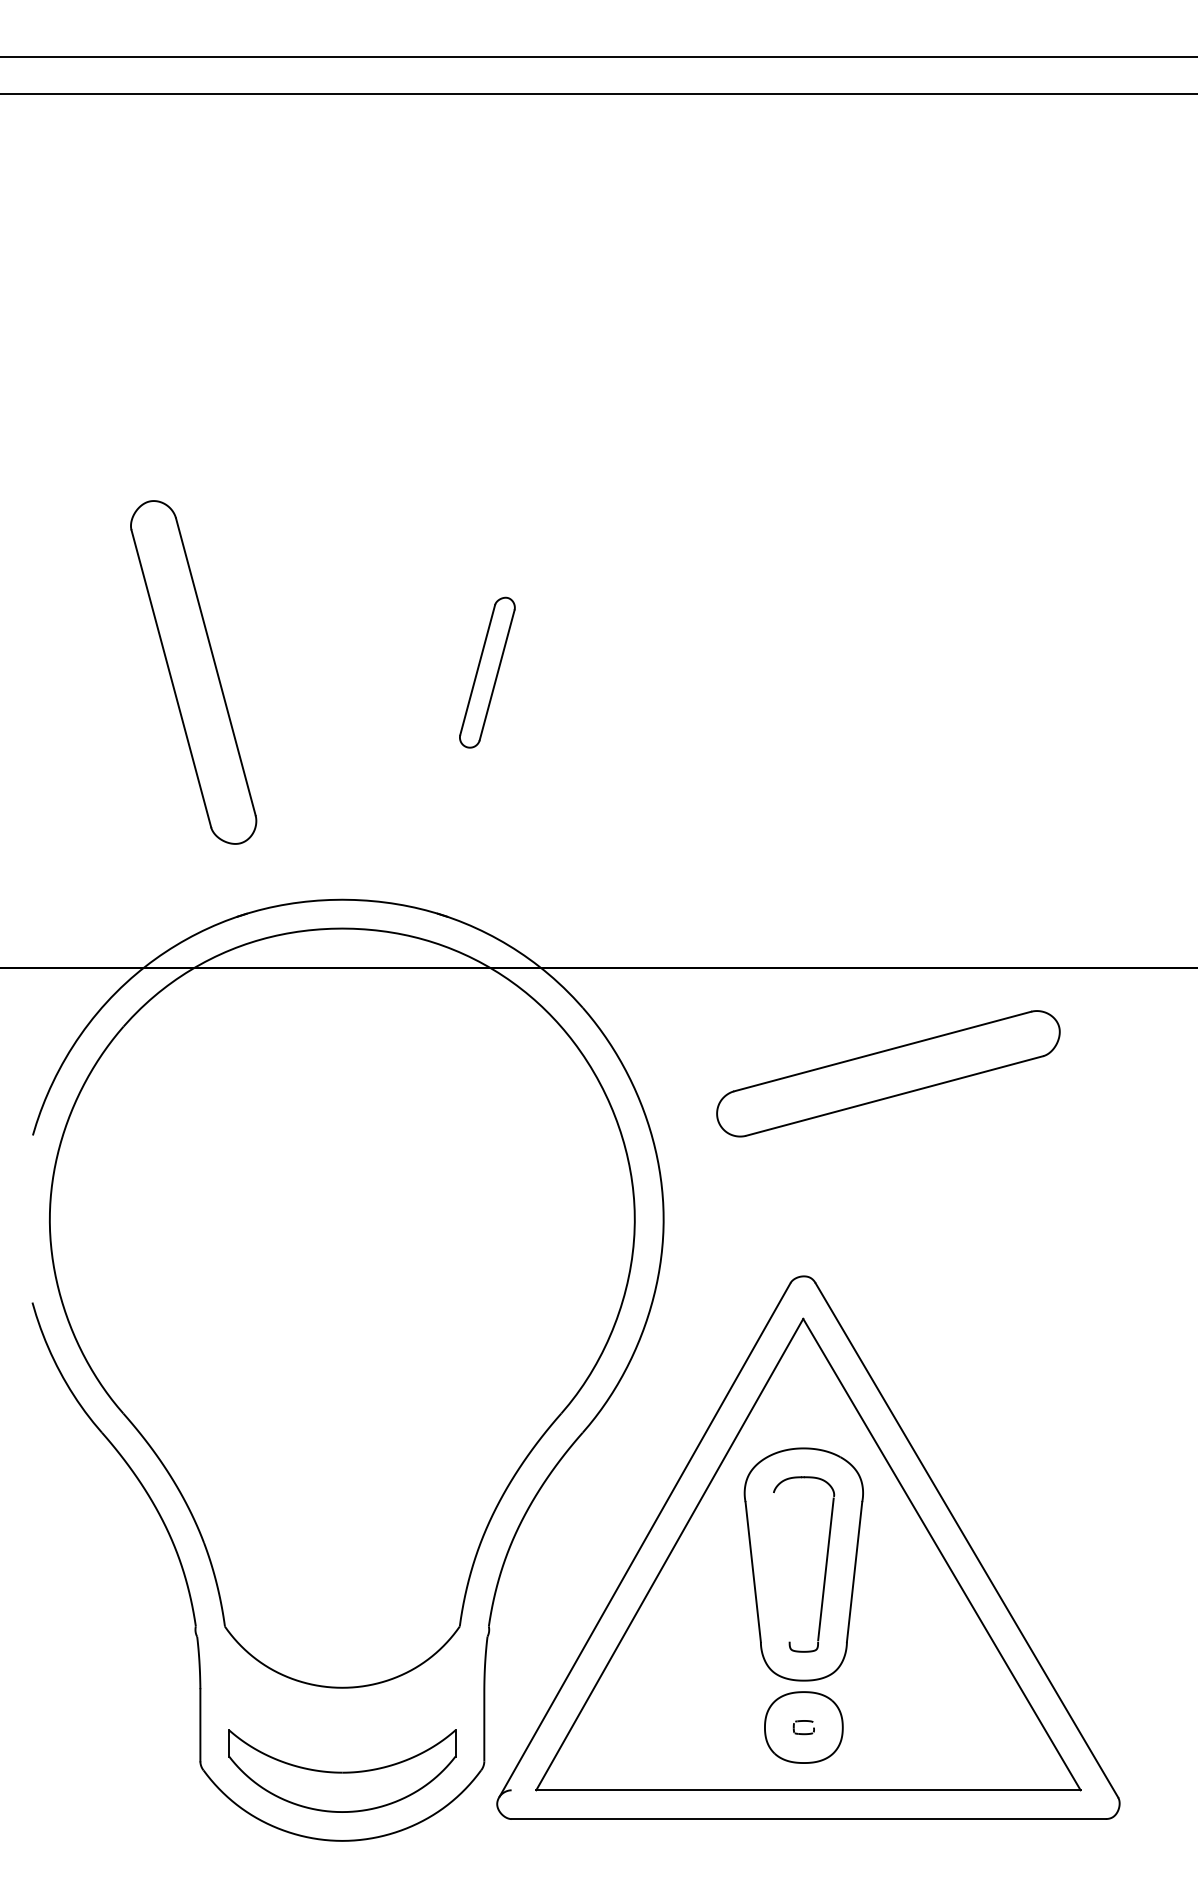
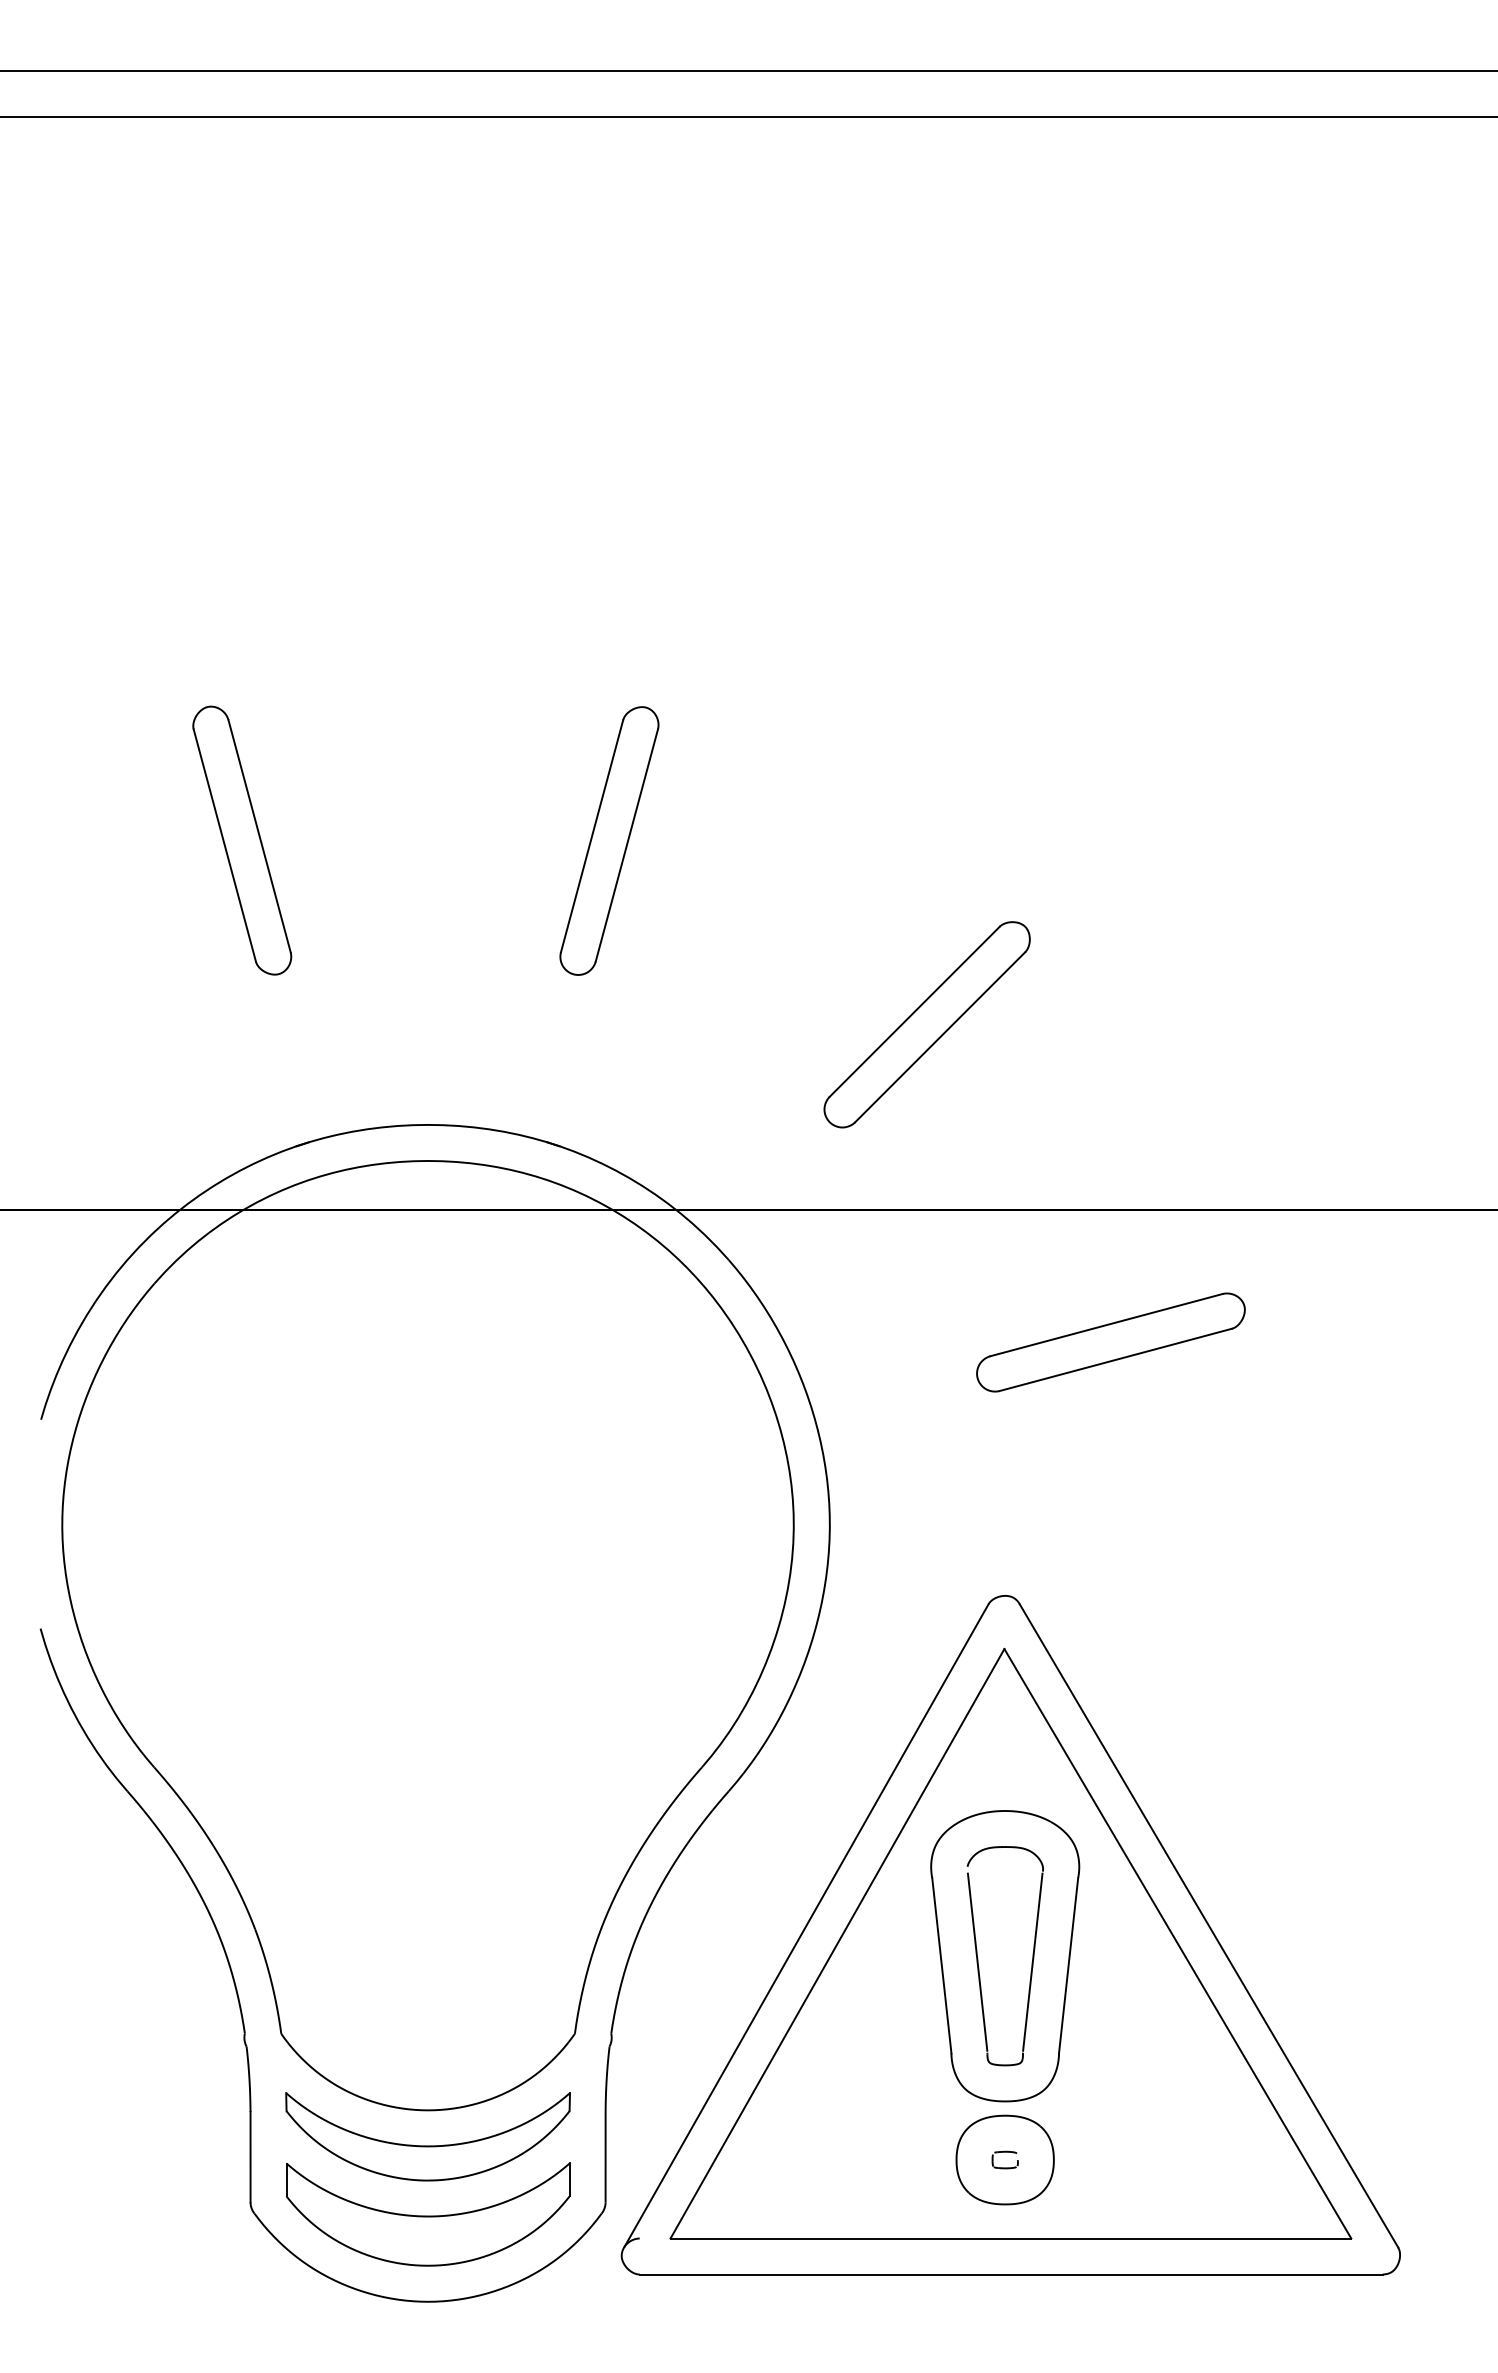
part: (193, 672) -> (242, 840), size x0.62
part: (487, 672) -> (609, 840), size x1.43
part: (740, 819) -> (926, 1024), added
part: (888, 1073) -> (1110, 1342), size x0.62
line: (781, 1568) -> (977, 1961), added
part: (341, 1715) -> (427, 2145), added

